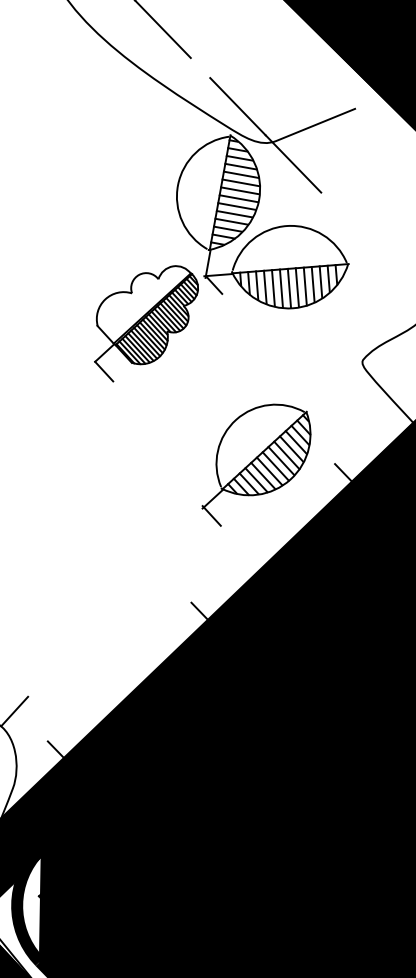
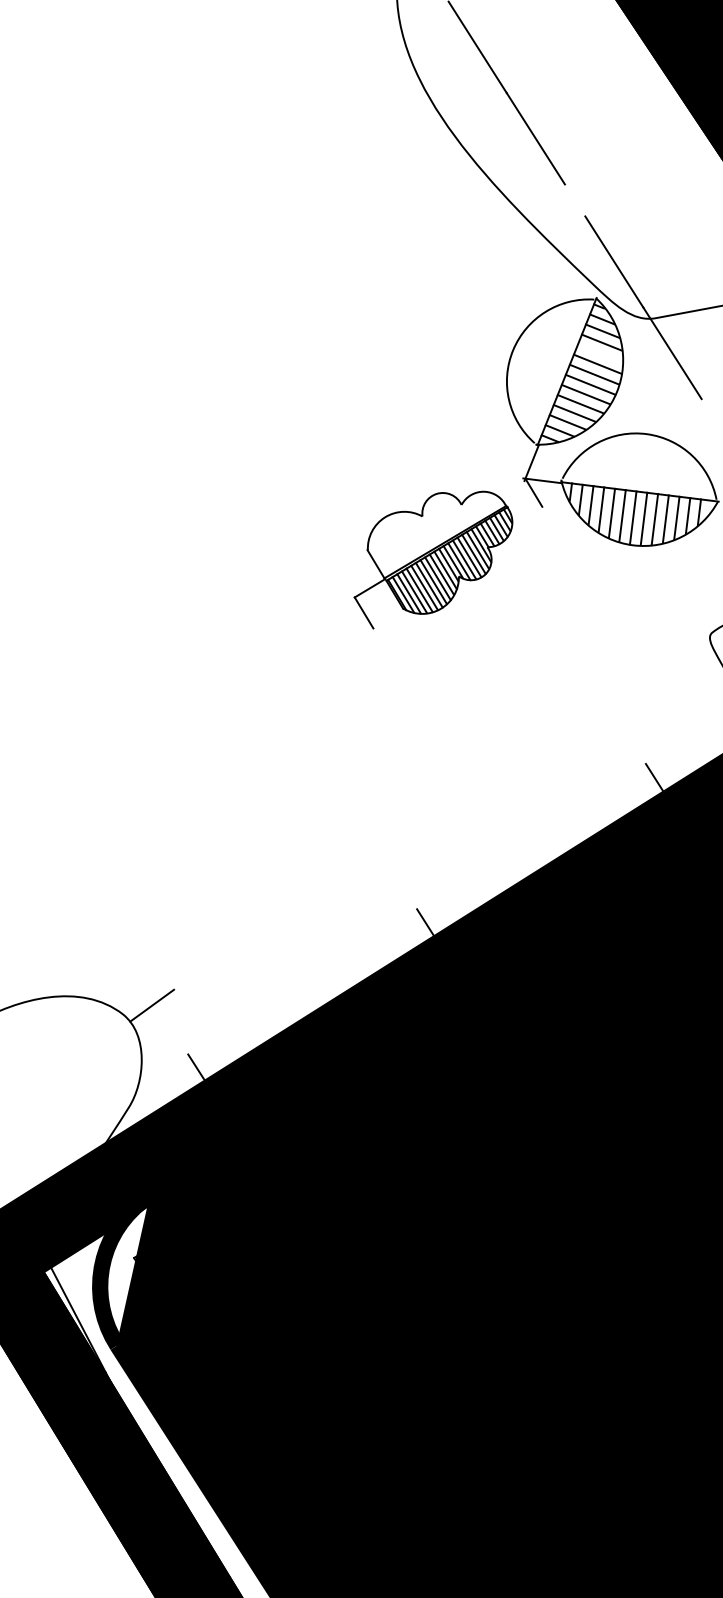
line: (240, 174) -> (599, 353), removed
part: (146, 322) -> (433, 559), moved
part: (254, 462) -> (539, 740), removed

